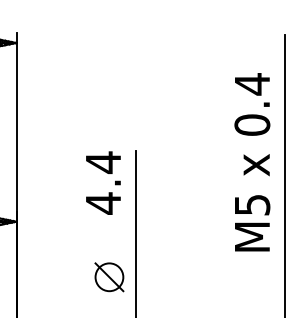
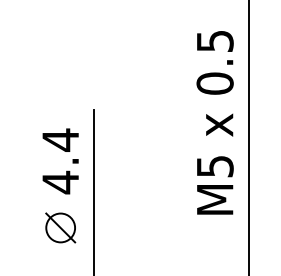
text: (252, 84) -> (215, 41), 0.4 -> 0.5
text: (103, 182) -> (60, 160), moved
part: (109, 277) -> (60, 228), moved

